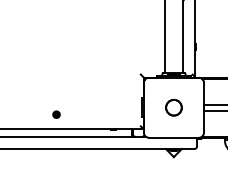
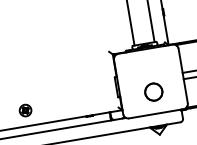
part: (173, 107) -> (153, 91), moved
part: (56, 114) -> (25, 110), size x1.6

